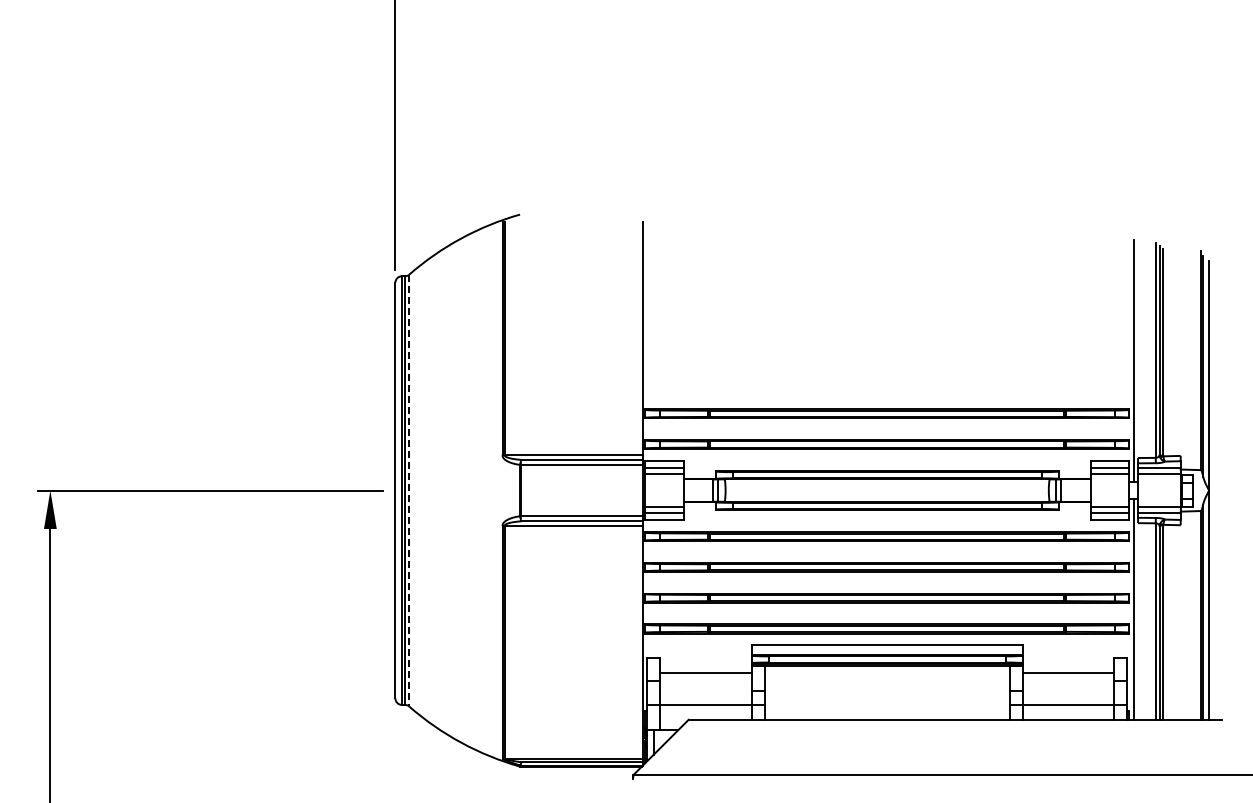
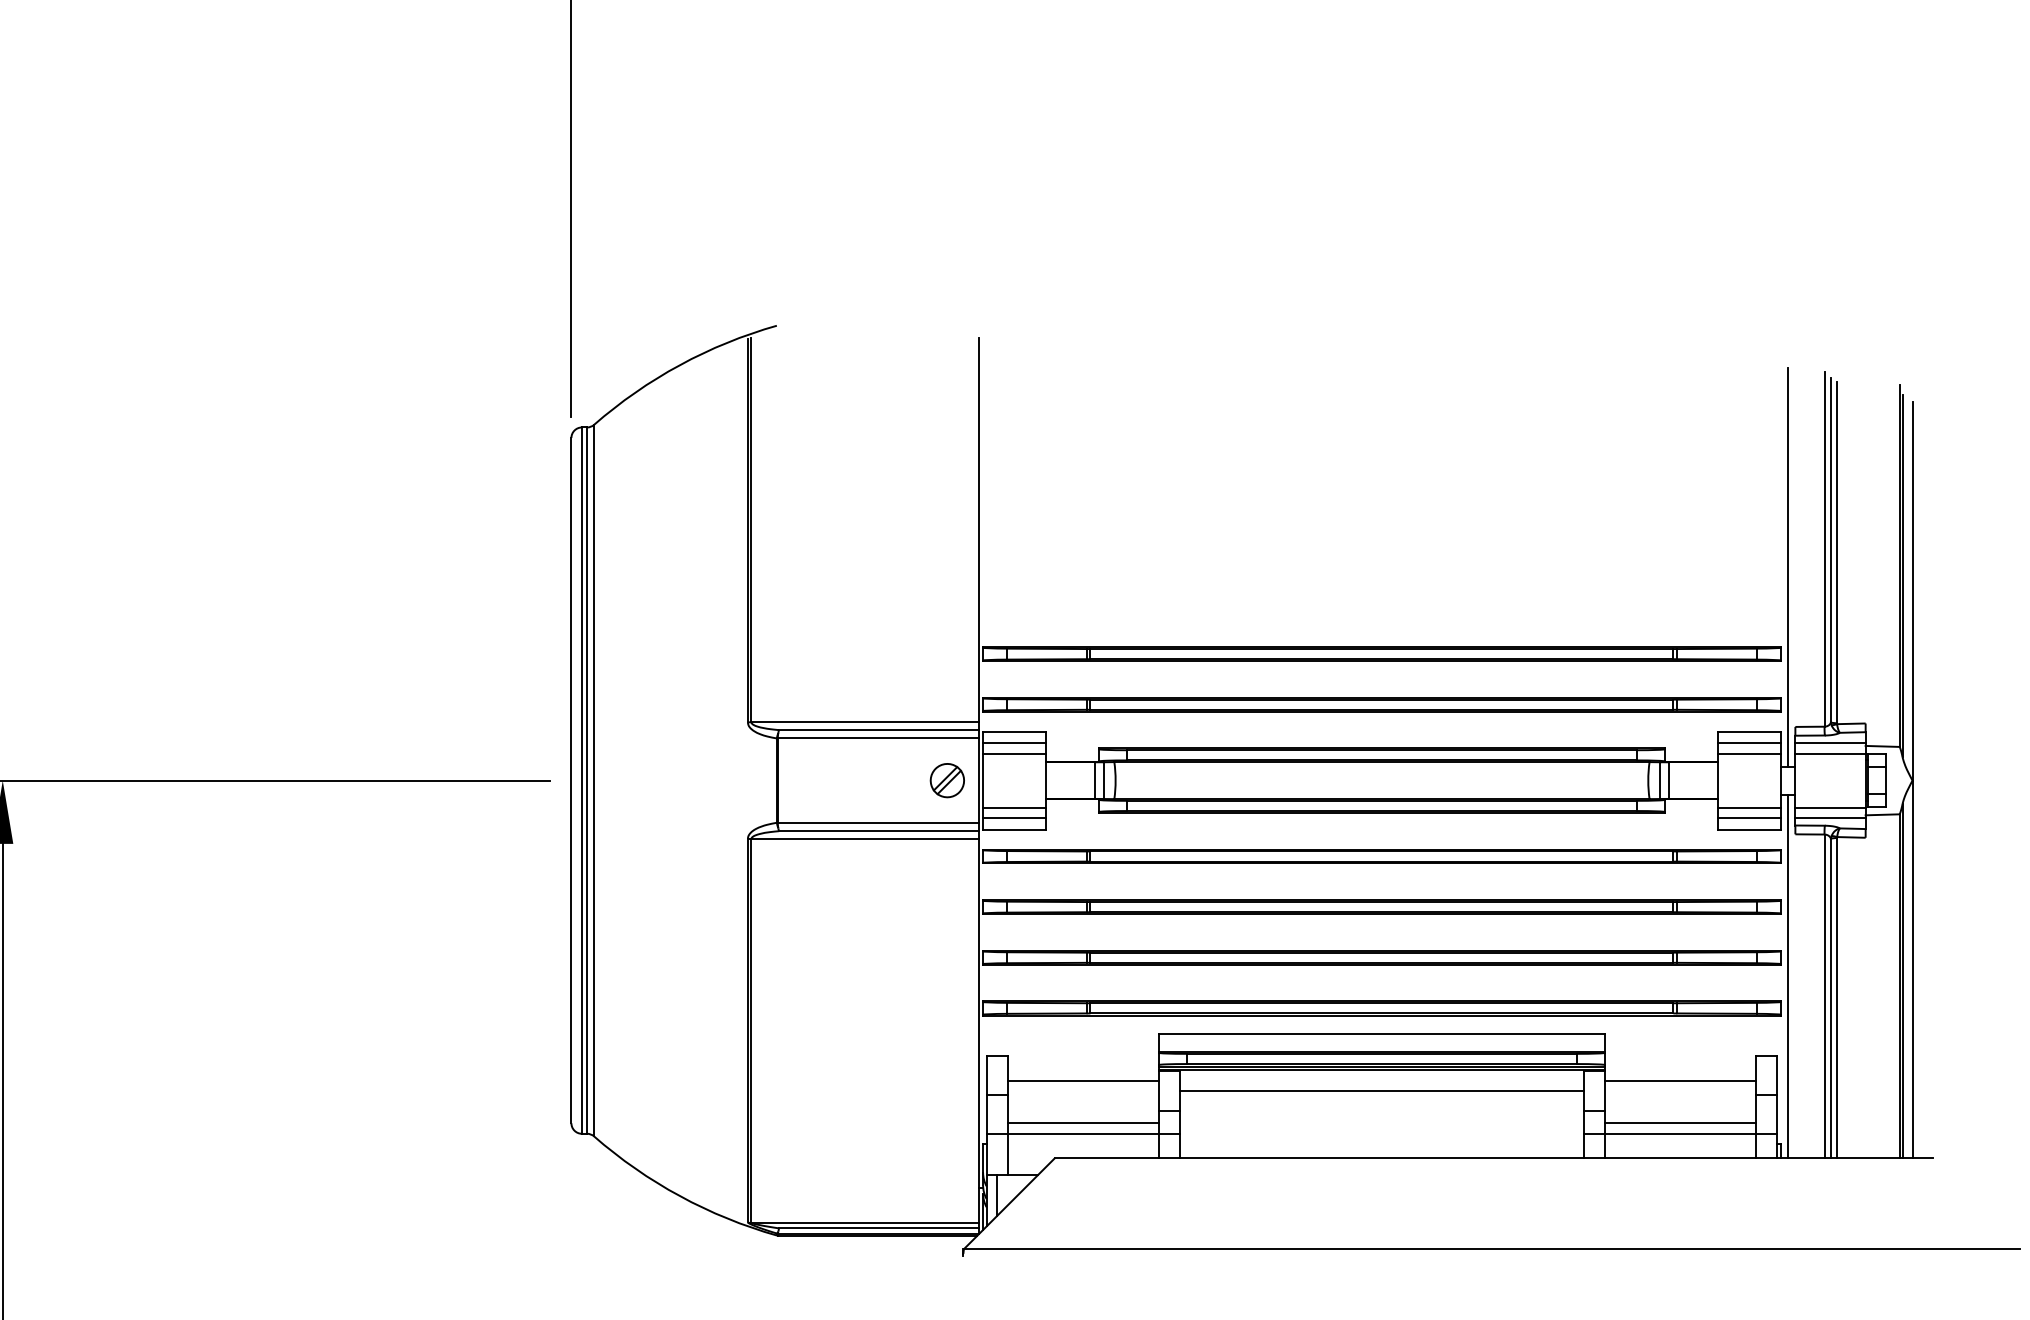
line: (409, 490) -> (594, 780), dashed -> solid
part: (623, 490) -> (947, 780), added
line: (886, 678) -> (1380, 1090), added
line: (705, 698) -> (1082, 1123), added
line: (1068, 698) -> (1680, 1123), added

